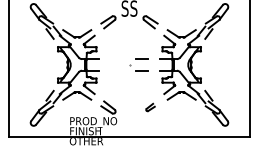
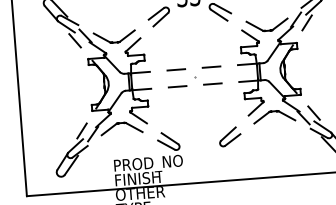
line: (116, 58) -> (174, 69), added
line: (116, 70) -> (176, 86), added
part: (150, 107) -> (230, 136), size x1.67

